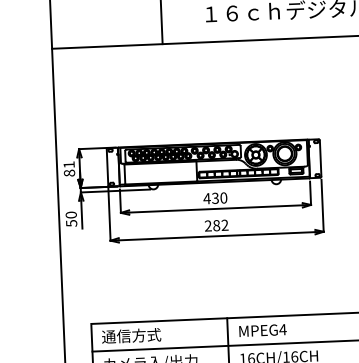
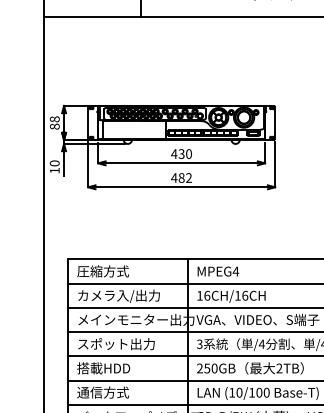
text: (68, 165) -> (54, 119), 81 -> 88
text: (71, 223) -> (54, 170), 50 -> 10
text: (208, 225) -> (174, 177), 282 -> 482
text: (116, 336) -> (89, 271), 通信方式 -> 圧縮方式

